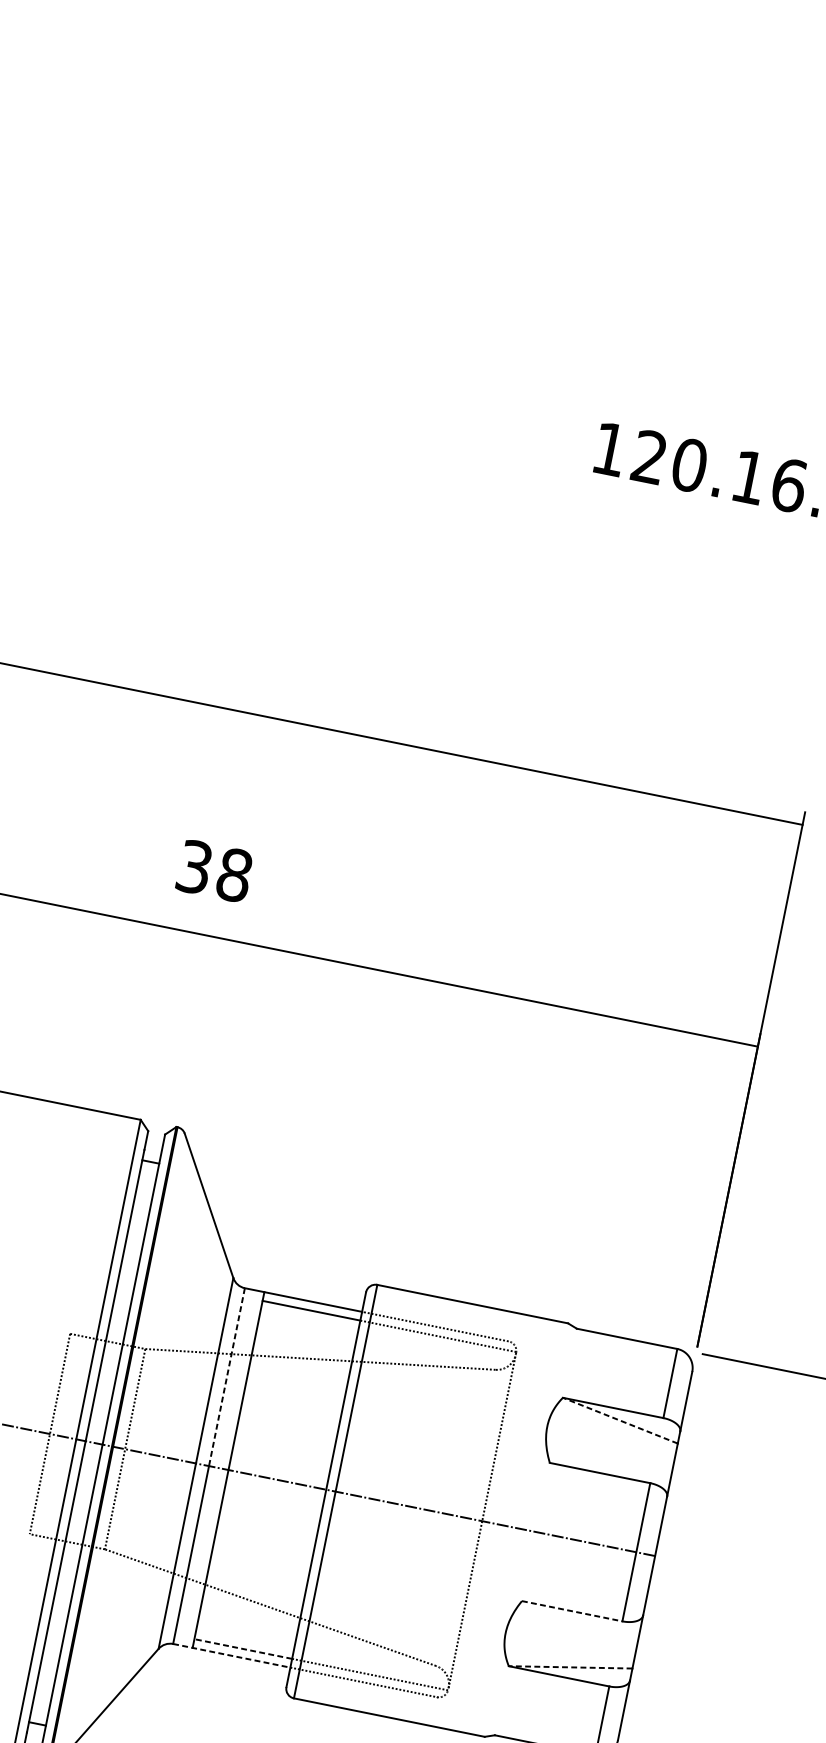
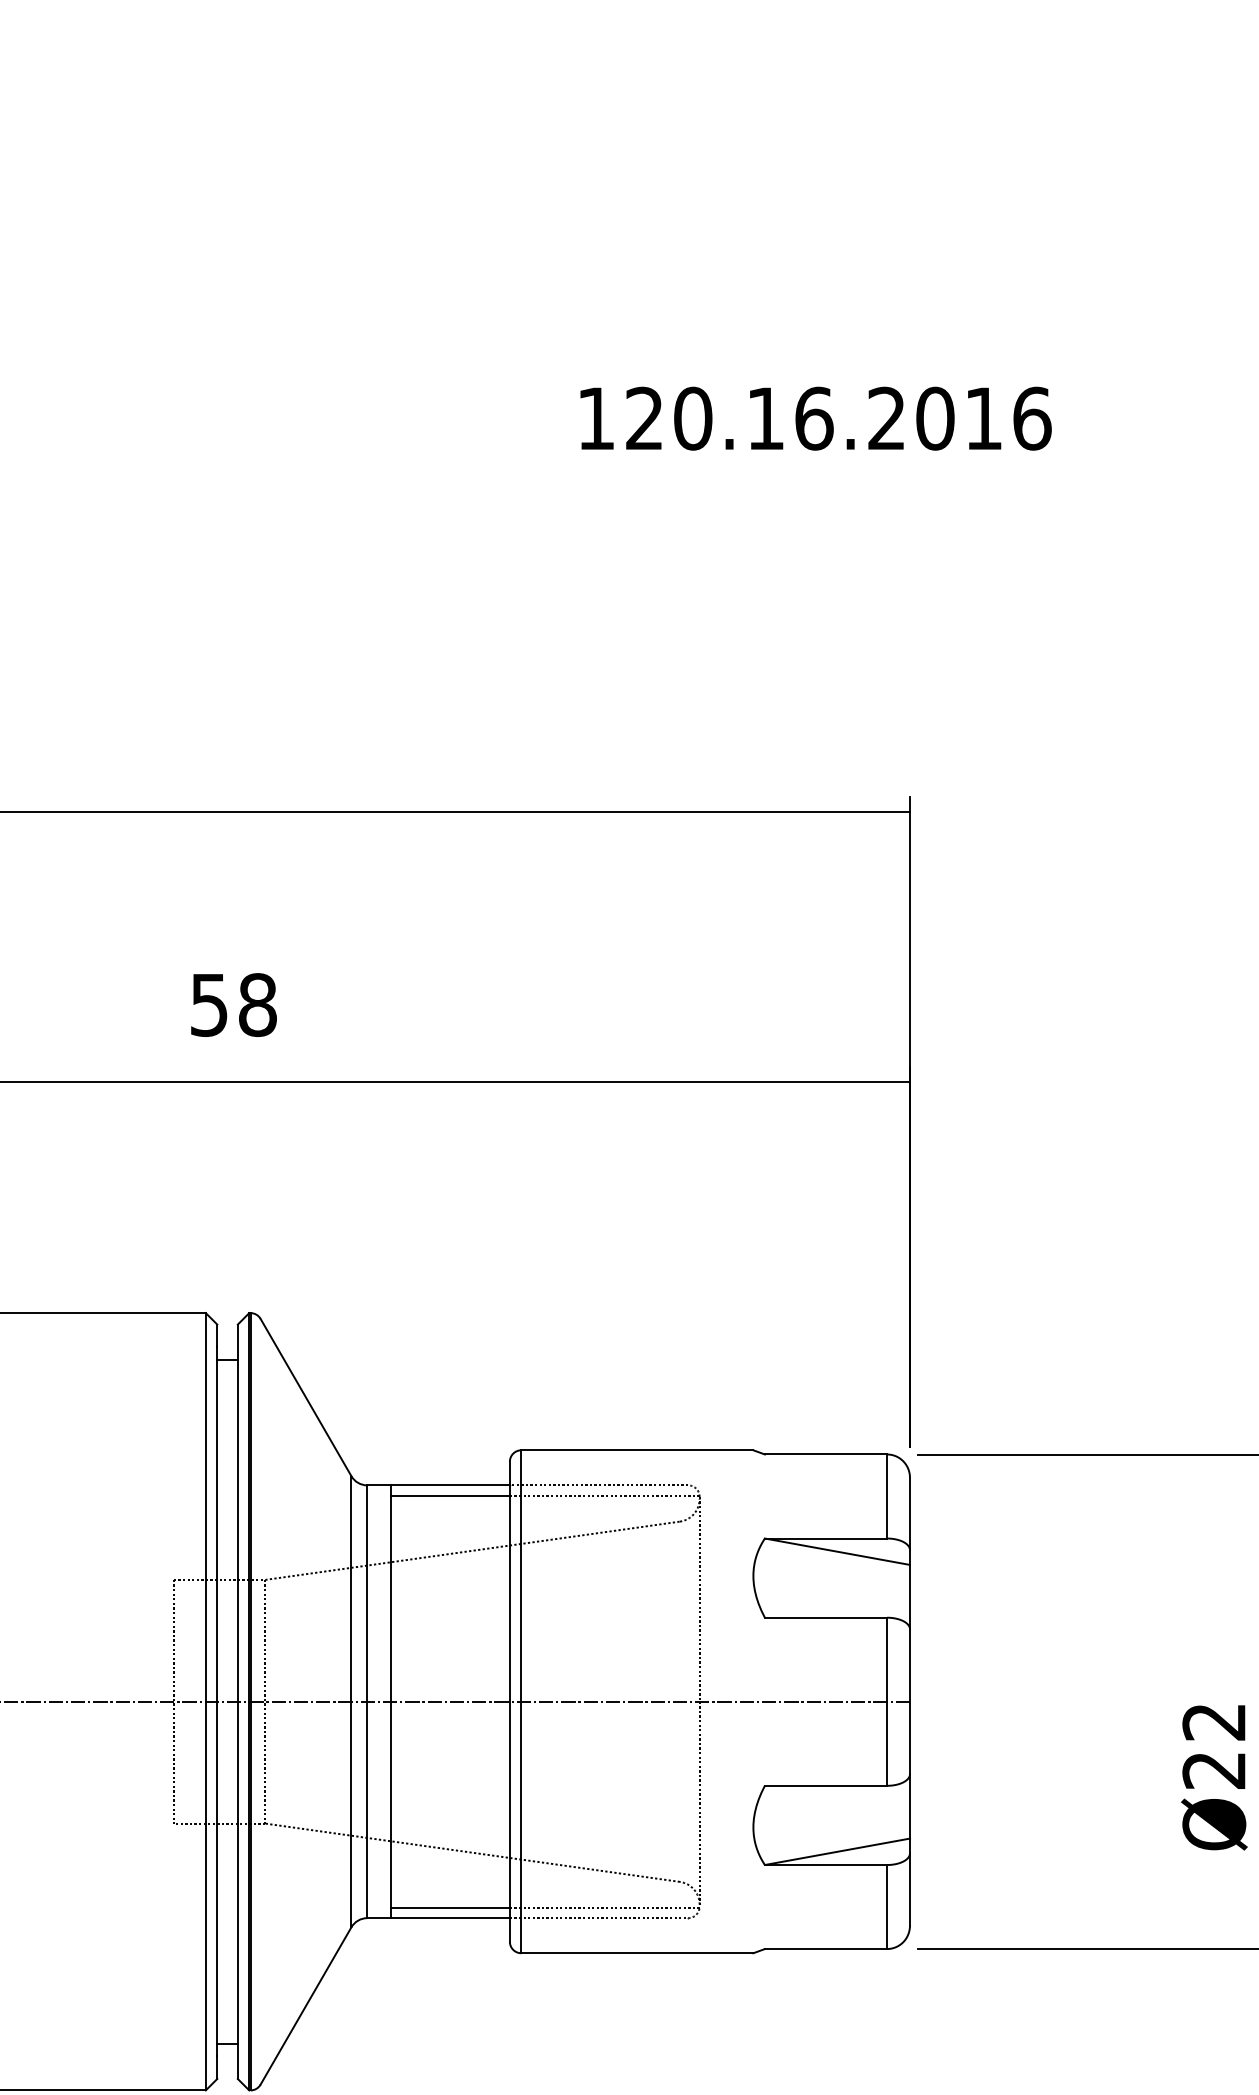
text: (194, 866) -> (209, 1004), 38 -> 58
line: (226, 1377) -> (367, 1594), dashed -> solid
line: (620, 1420) -> (837, 1551), dashed -> solid
line: (572, 1611) -> (826, 1785), dashed -> solid
line: (242, 1648) -> (449, 1907), dashed -> solid
line: (232, 1656) -> (439, 1918), dashed -> solid
line: (570, 1667) -> (837, 1851), dashed -> solid

